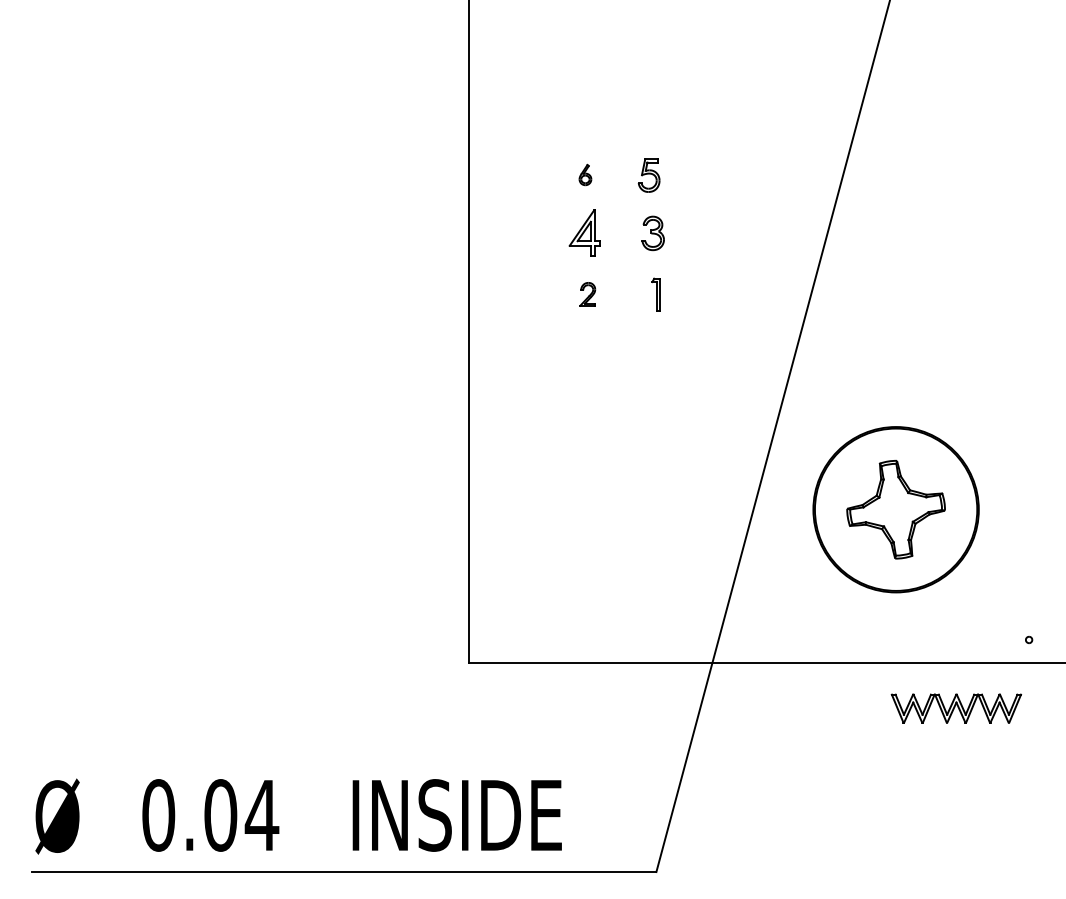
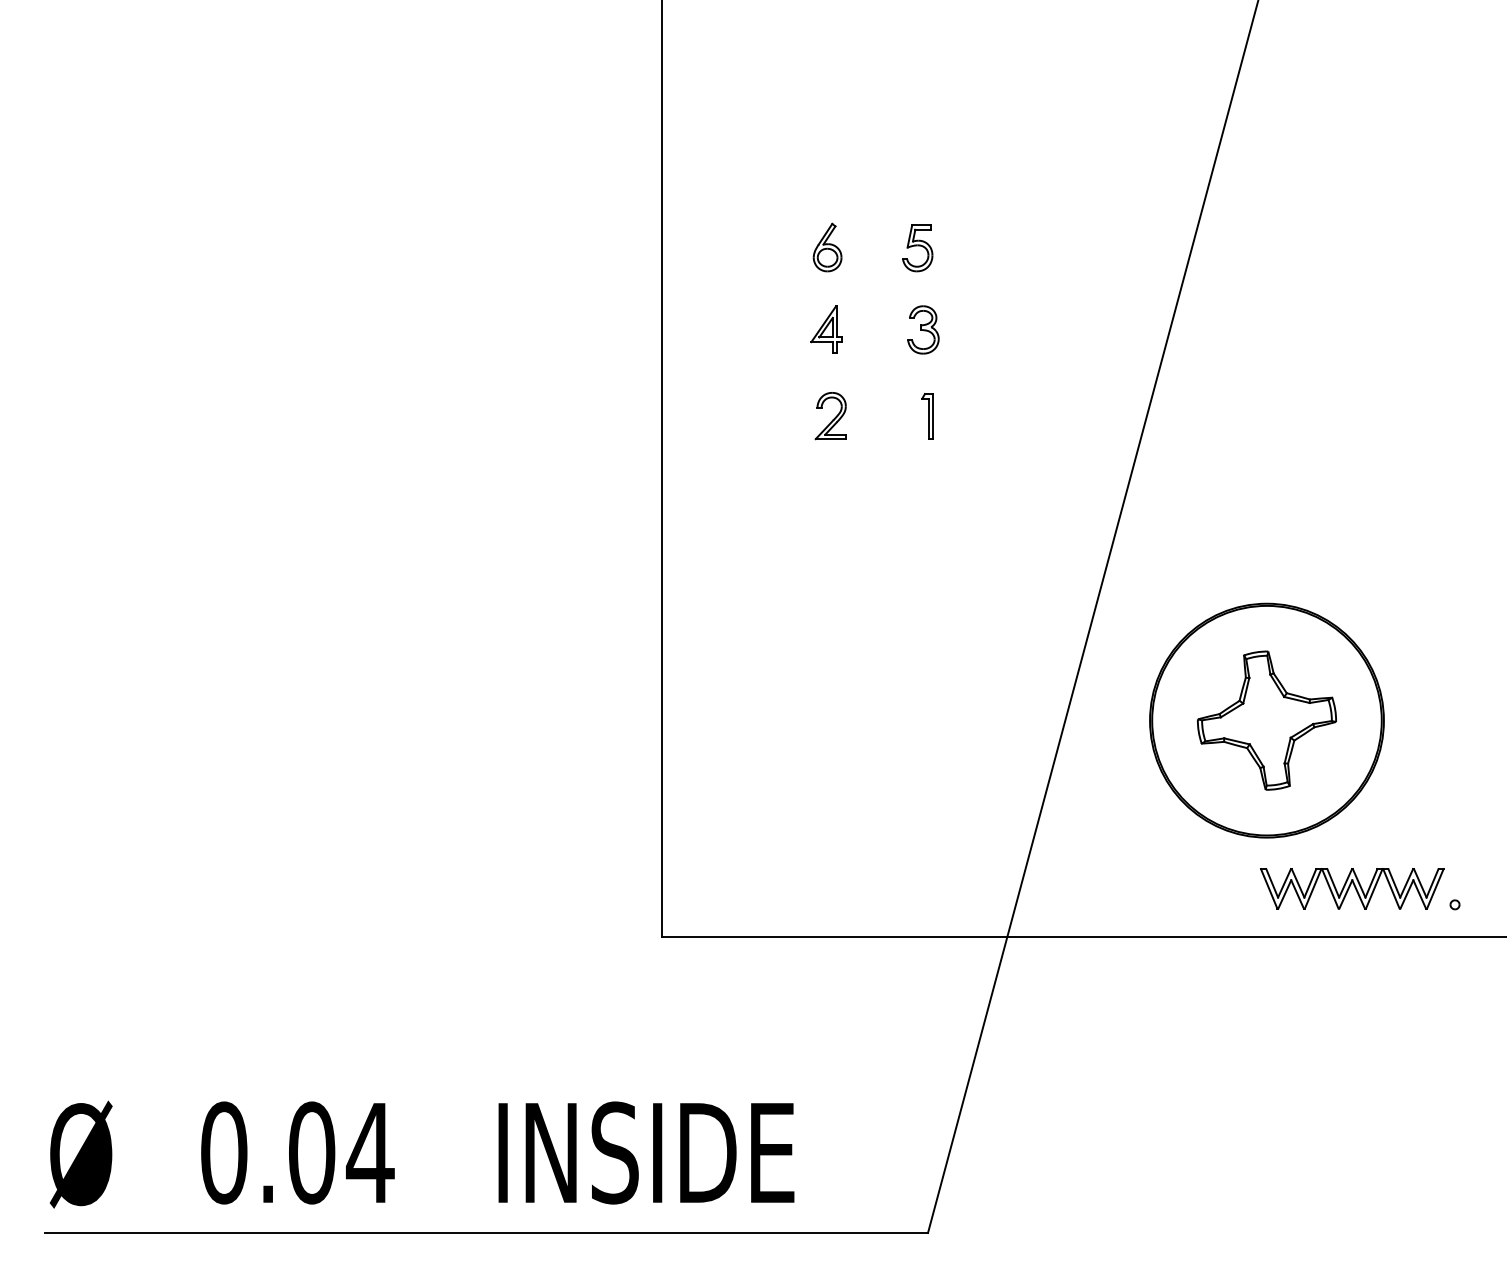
part: (585, 174) -> (827, 246), size x1.67
part: (584, 232) -> (826, 328), size x0.71
part: (587, 294) -> (830, 416), size x1.43
part: (956, 708) -> (1352, 888), moved

